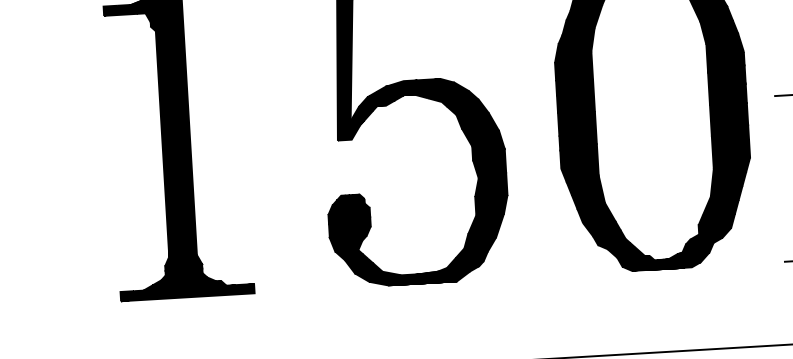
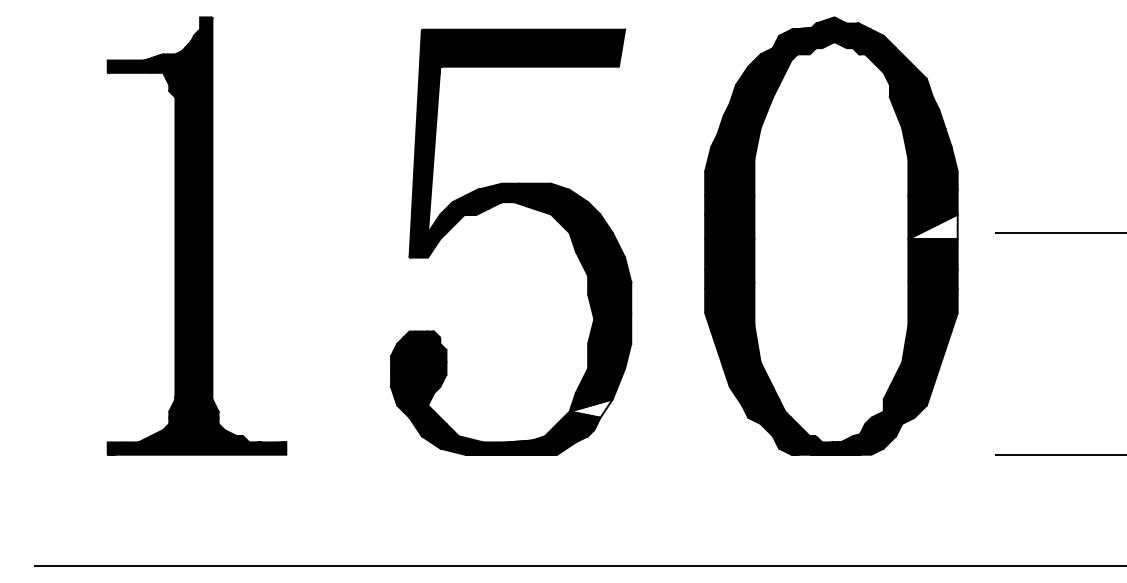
fill: (727, 94) -> (932, 226), removed
fill: (479, 245) -> (590, 408), removed

